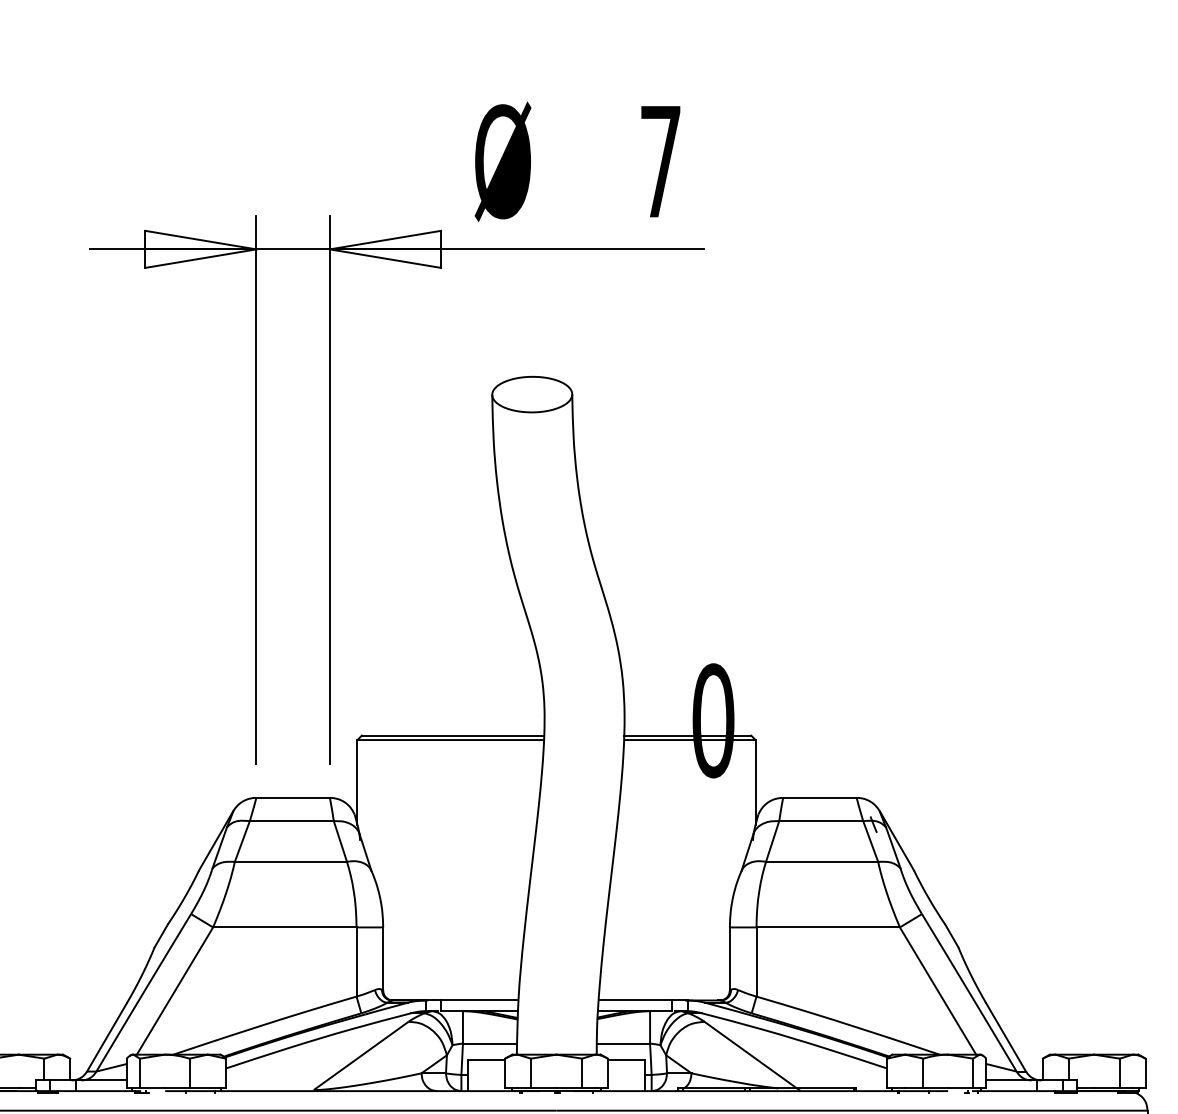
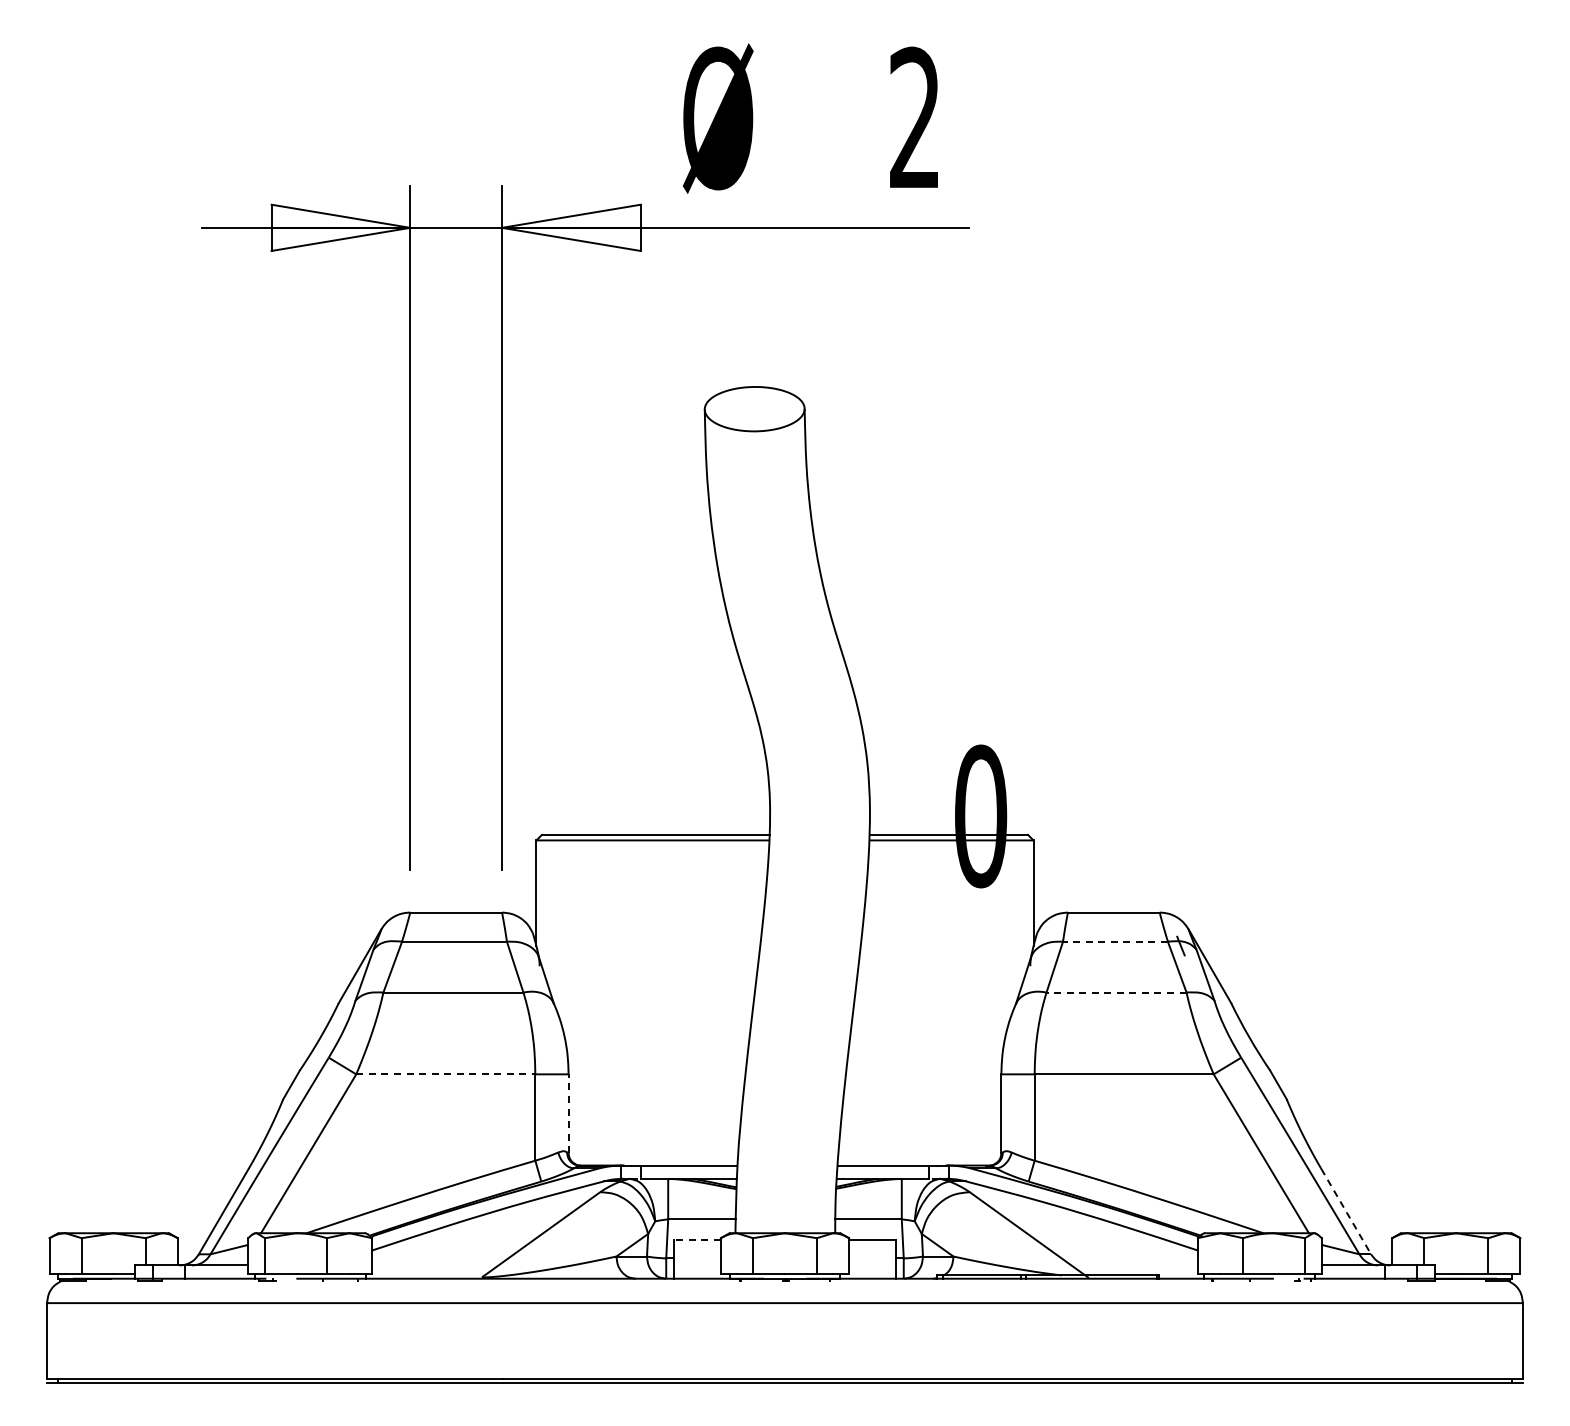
text: (660, 160) -> (914, 116), 7 -> 2
line: (820, 821) -> (1114, 941), solid -> dashed
line: (822, 861) -> (1116, 992), solid -> dashed
line: (284, 927) -> (445, 1074), solid -> dashed
line: (383, 958) -> (568, 1113), solid -> dashed
line: (1006, 1038) -> (1346, 1212), solid -> dashed
line: (485, 1059) -> (696, 1239), solid -> dashed

